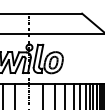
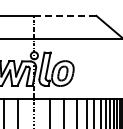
line: (55, 13) -> (65, 15), solid -> dashed

